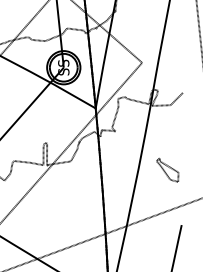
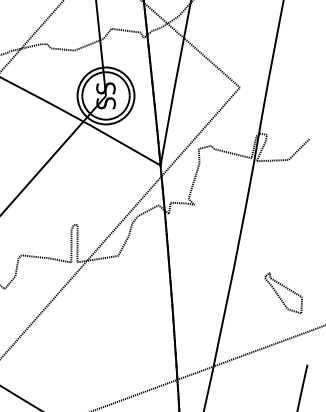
part: (167, 169) -> (283, 291), moved

